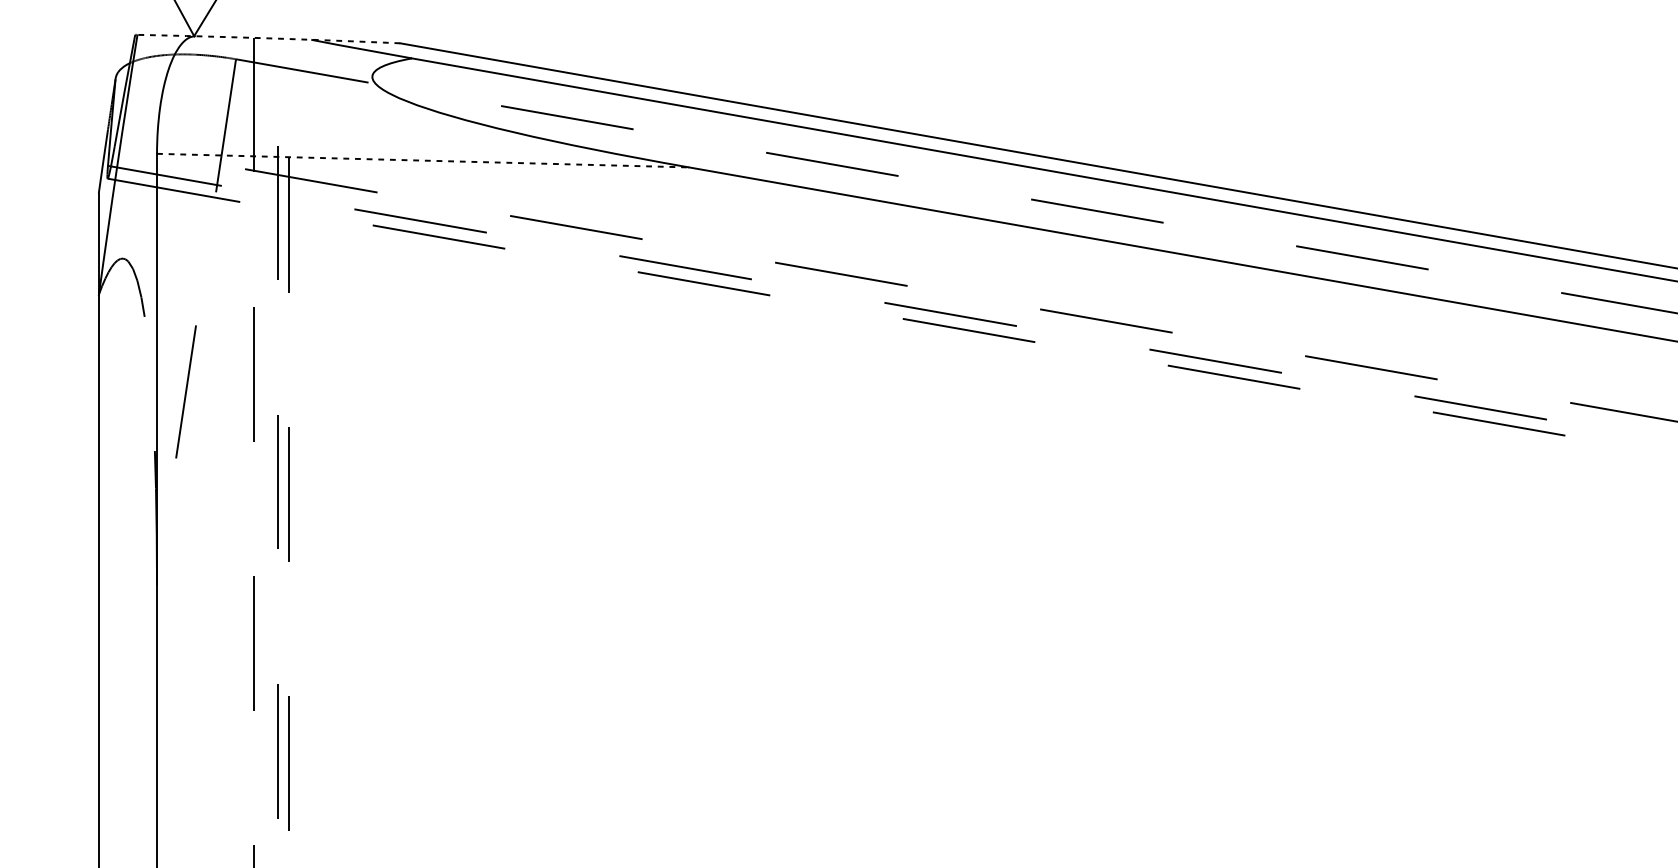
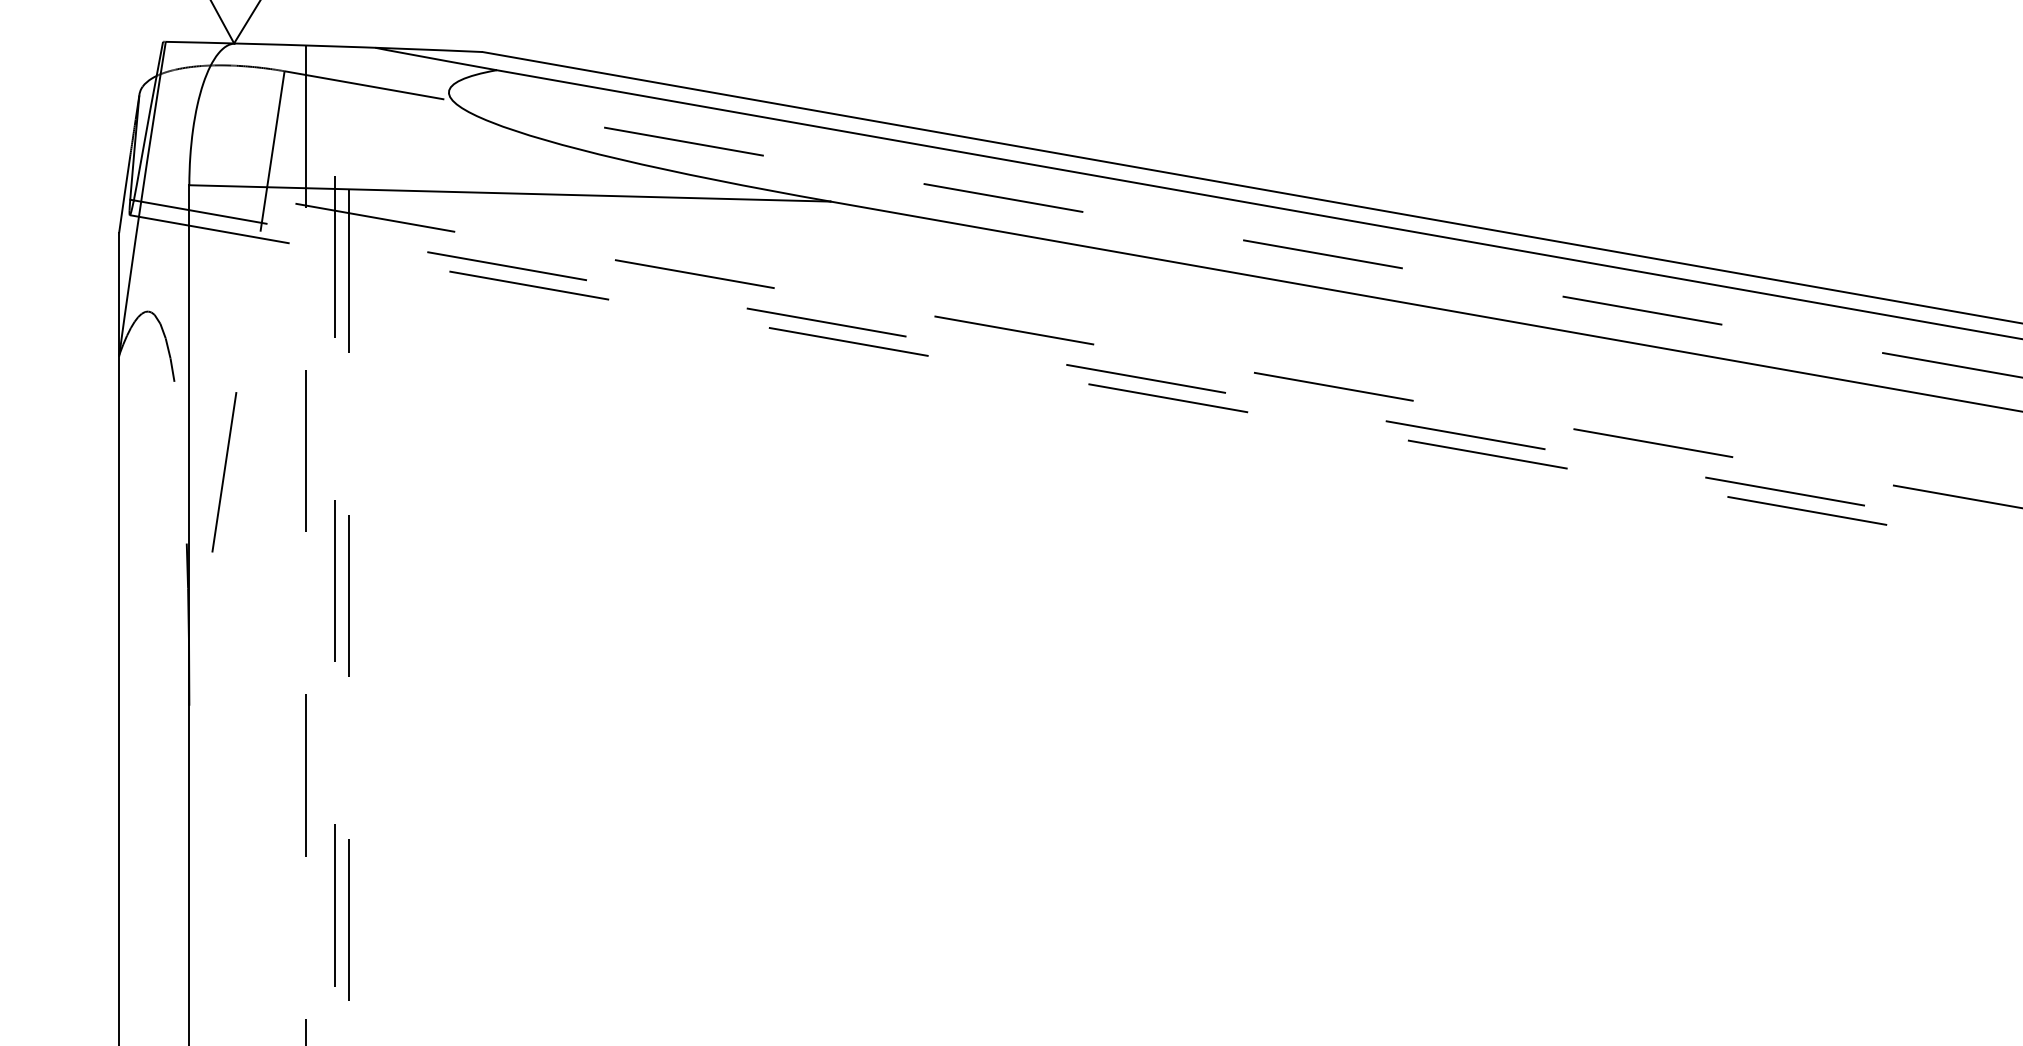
arc: (269, 38) -> (324, 46), dashed -> solid
line: (423, 160) -> (510, 193), dashed -> solid

